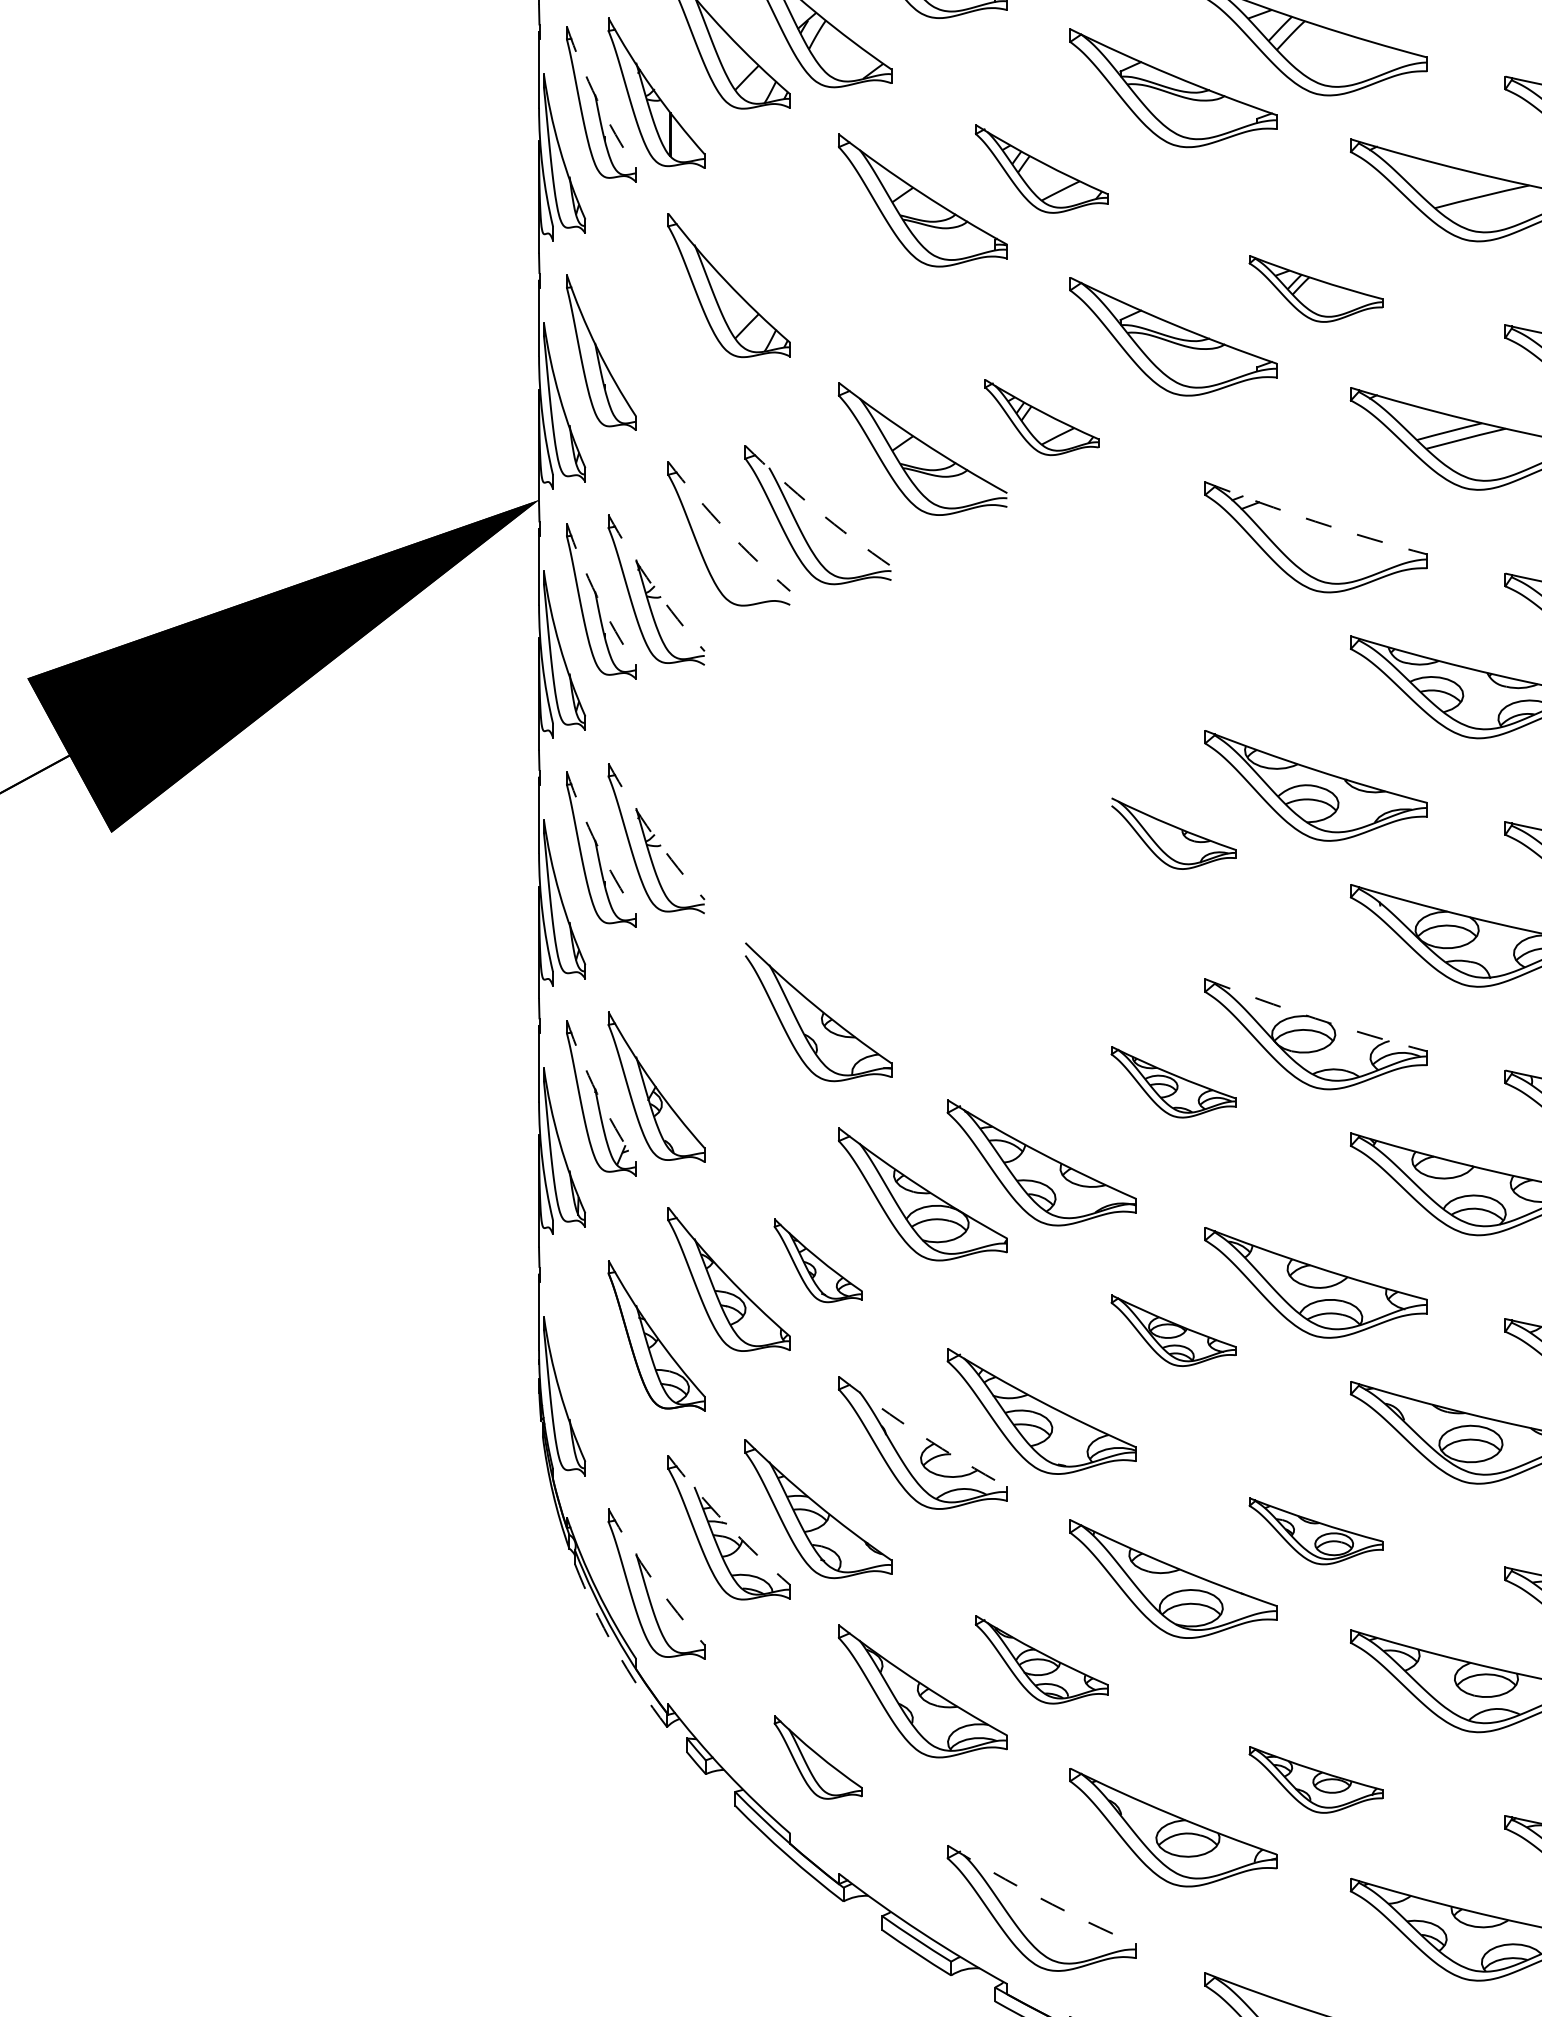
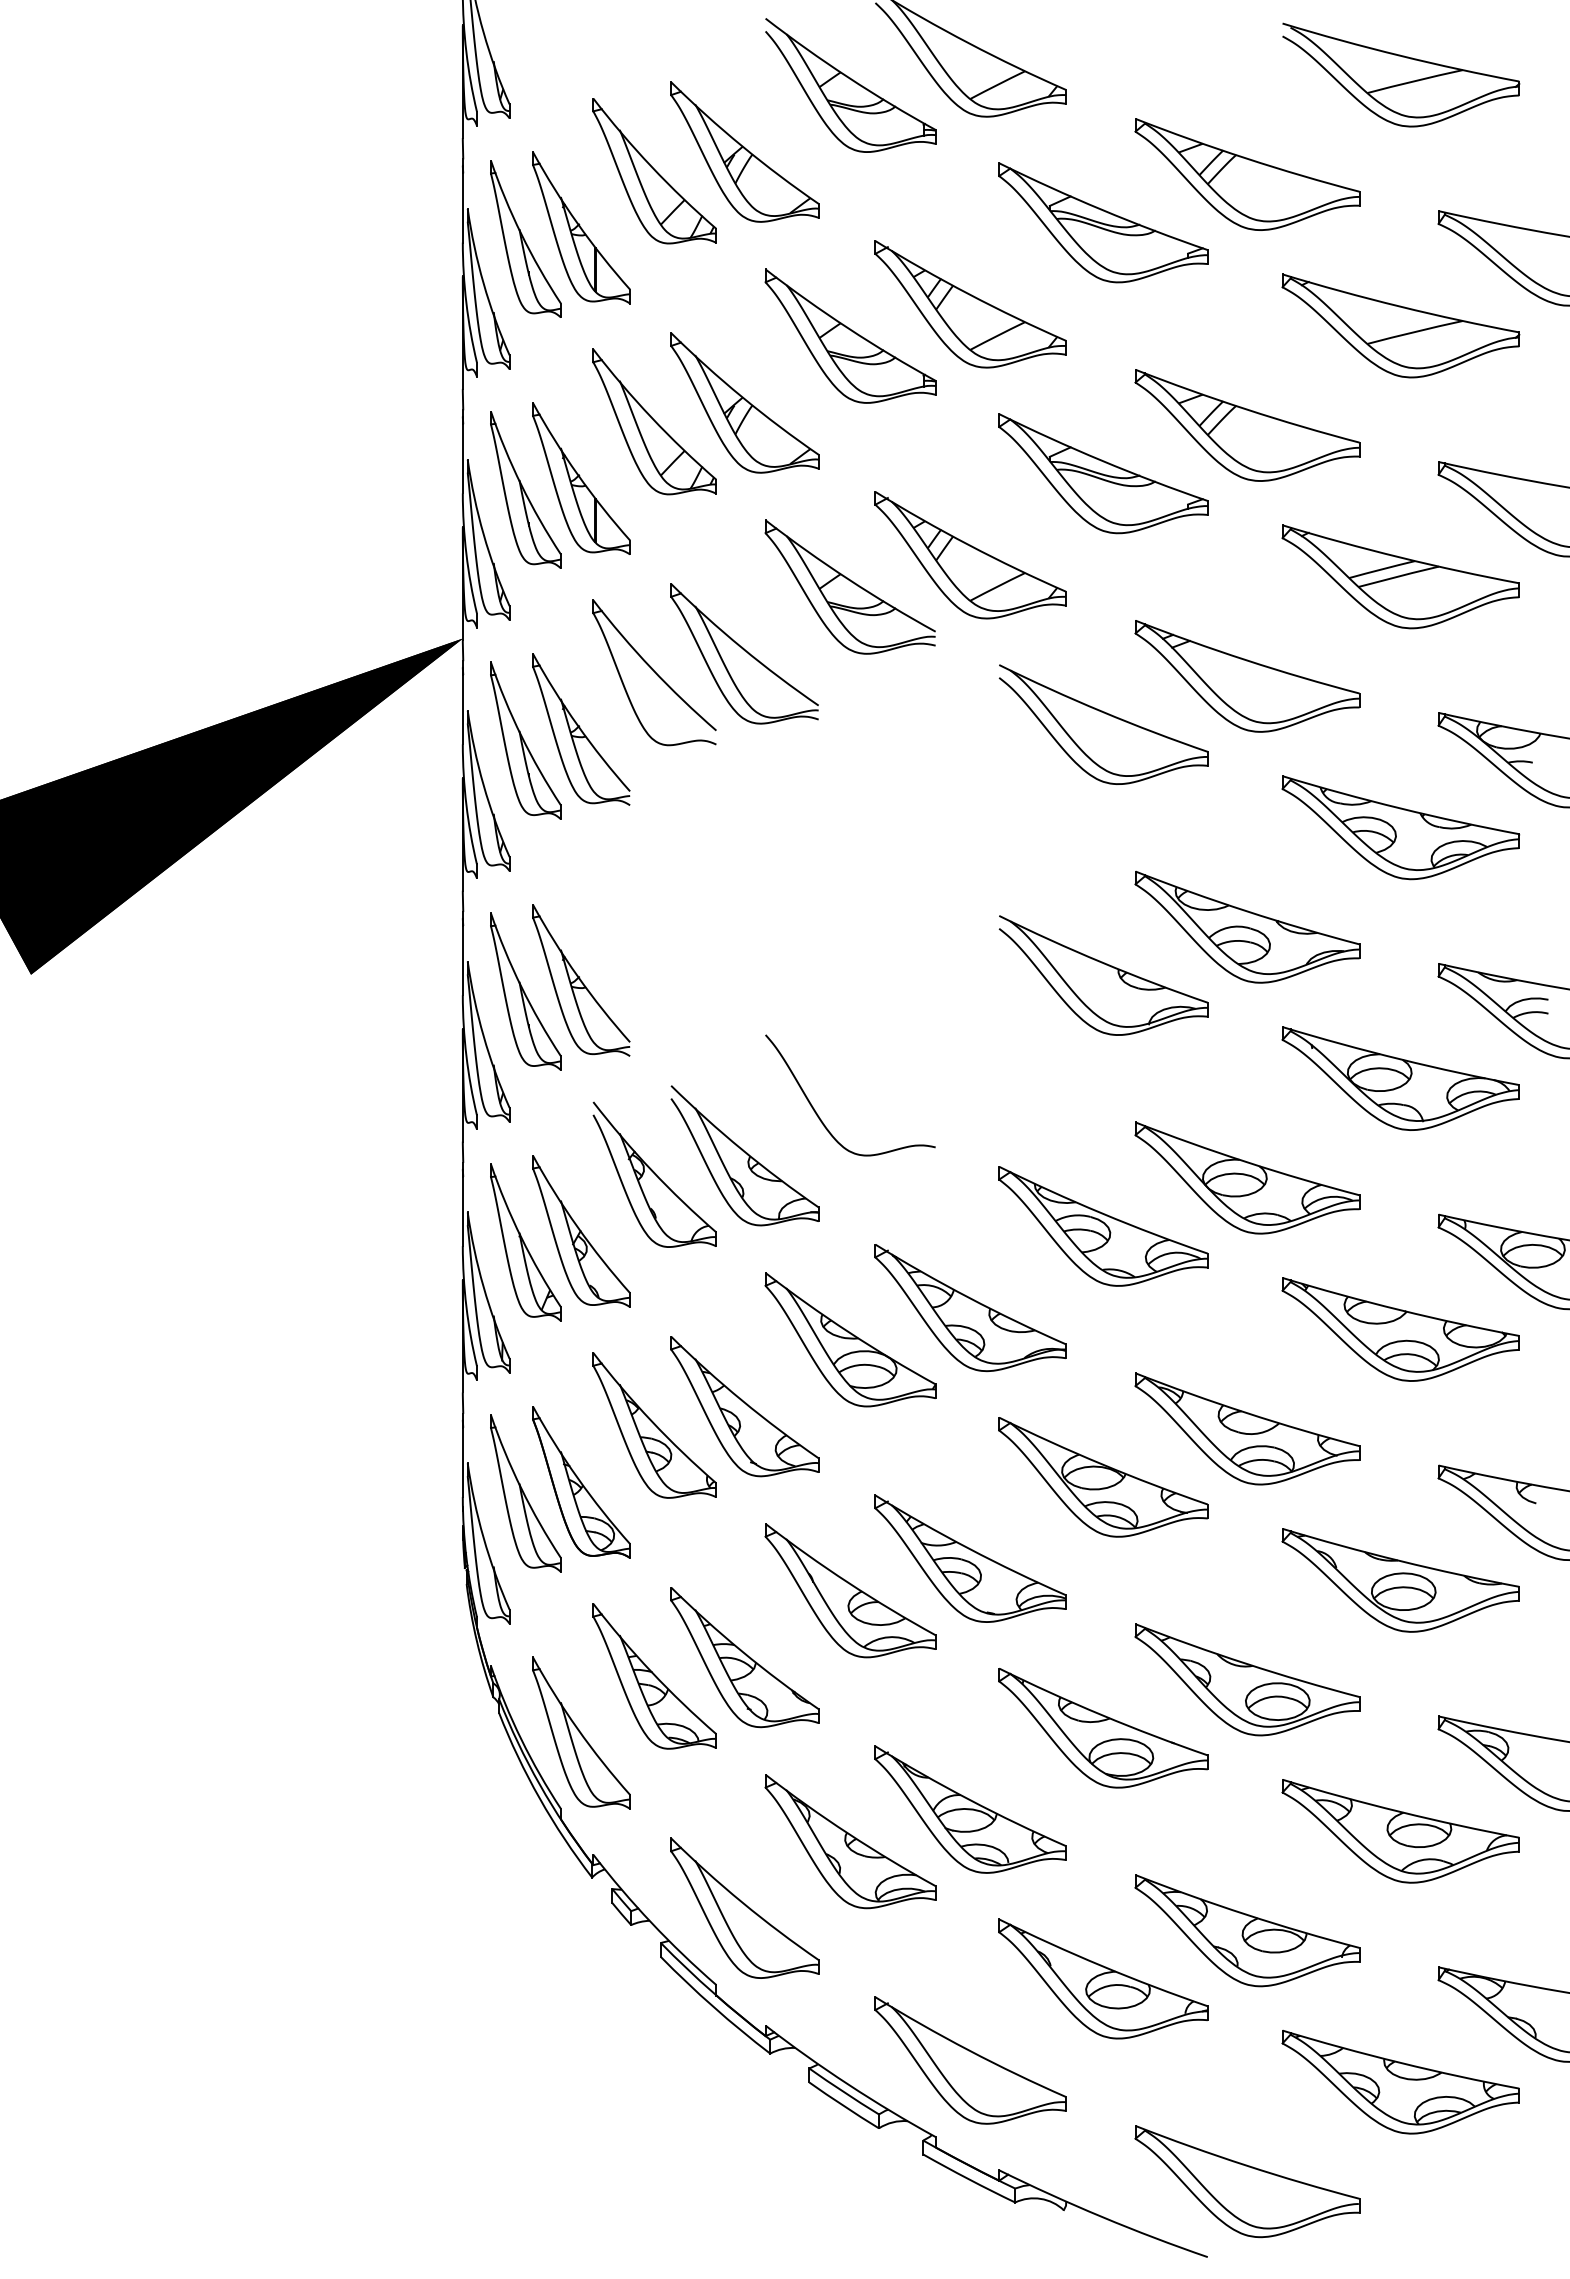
arc: (597, 99) -> (521, 234), dashed -> solid
part: (1041, 169) -> (970, 304), size x1.43
part: (818, 266) -> (744, 402), added
part: (1316, 288) -> (1247, 425), size x1.67
part: (656, 341) -> (581, 478), added
part: (1041, 417) -> (970, 555), size x1.67
arc: (816, 509) -> (742, 648), dashed -> solid
arc: (1315, 521) -> (1246, 660), dashed -> solid
arc: (725, 529) -> (651, 668), dashed -> solid
part: (1173, 585) -> (1103, 724), added
arc: (652, 586) -> (577, 725), dashed -> solid
arc: (597, 596) -> (521, 736), dashed -> solid
part: (1173, 833) -> (1103, 975), size x1.67
arc: (652, 834) -> (577, 976), dashed -> solid
arc: (597, 844) -> (521, 986), dashed -> solid
curve: (891, 971) -> (818, 1114), added
arc: (1315, 1018) -> (1246, 1162), dashed -> solid
part: (728, 1030) -> (654, 1174), added
part: (1173, 1082) -> (1103, 1226), size x1.67
arc: (597, 1093) -> (521, 1237), dashed -> solid
part: (818, 1260) -> (744, 1406), size x1.67
part: (1173, 1330) -> (1103, 1477), size x1.67
part: (601, 1346) -> (525, 1493), added
arc: (921, 1434) -> (848, 1582), dashed -> solid
arc: (725, 1523) -> (651, 1672), dashed -> solid
part: (1316, 1530) -> (1247, 1679), size x1.67
arc: (652, 1579) -> (577, 1728), dashed -> solid
arc: (615, 1648) -> (539, 1798), dashed -> solid
part: (1041, 1659) -> (970, 1809), size x1.43
part: (818, 1756) -> (744, 1907), size x1.67
part: (1316, 1779) -> (1247, 1930), size x1.67
arc: (1039, 1898) -> (968, 2050), dashed -> solid

